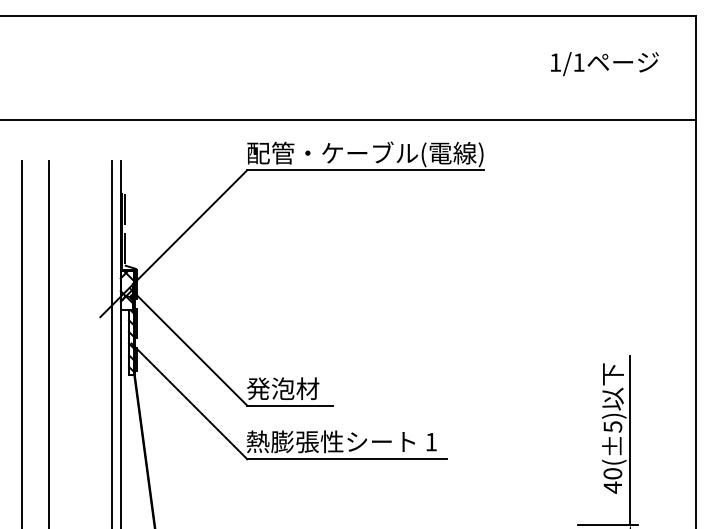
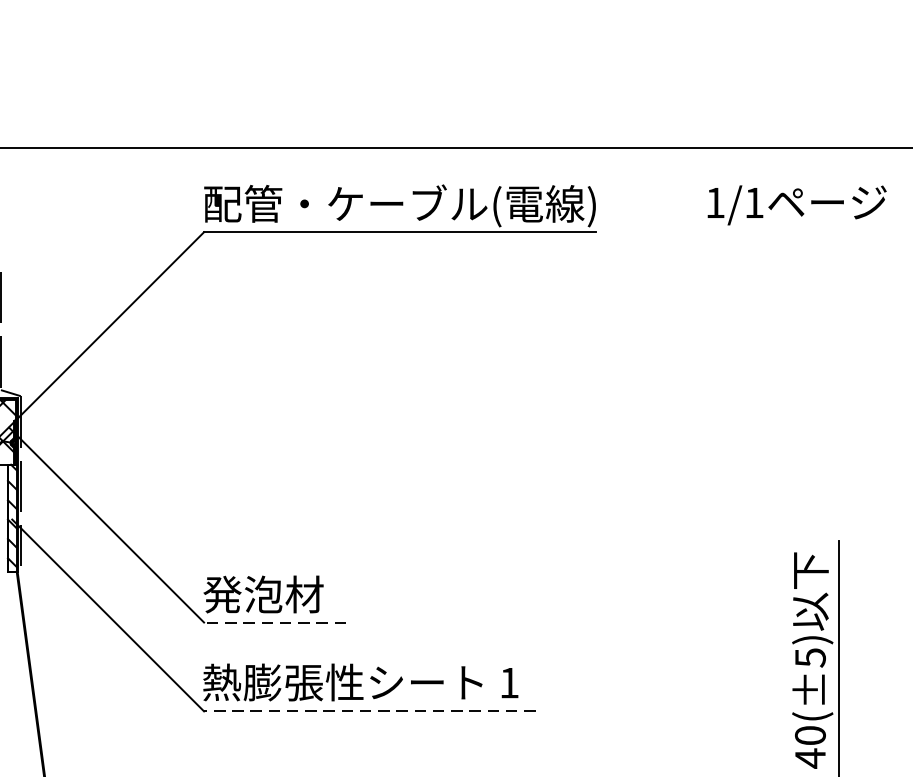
text: (604, 64) -> (796, 206), moved
line: (290, 405) -> (275, 622), solid -> dashed
line: (347, 459) -> (370, 711), solid -> dashed

